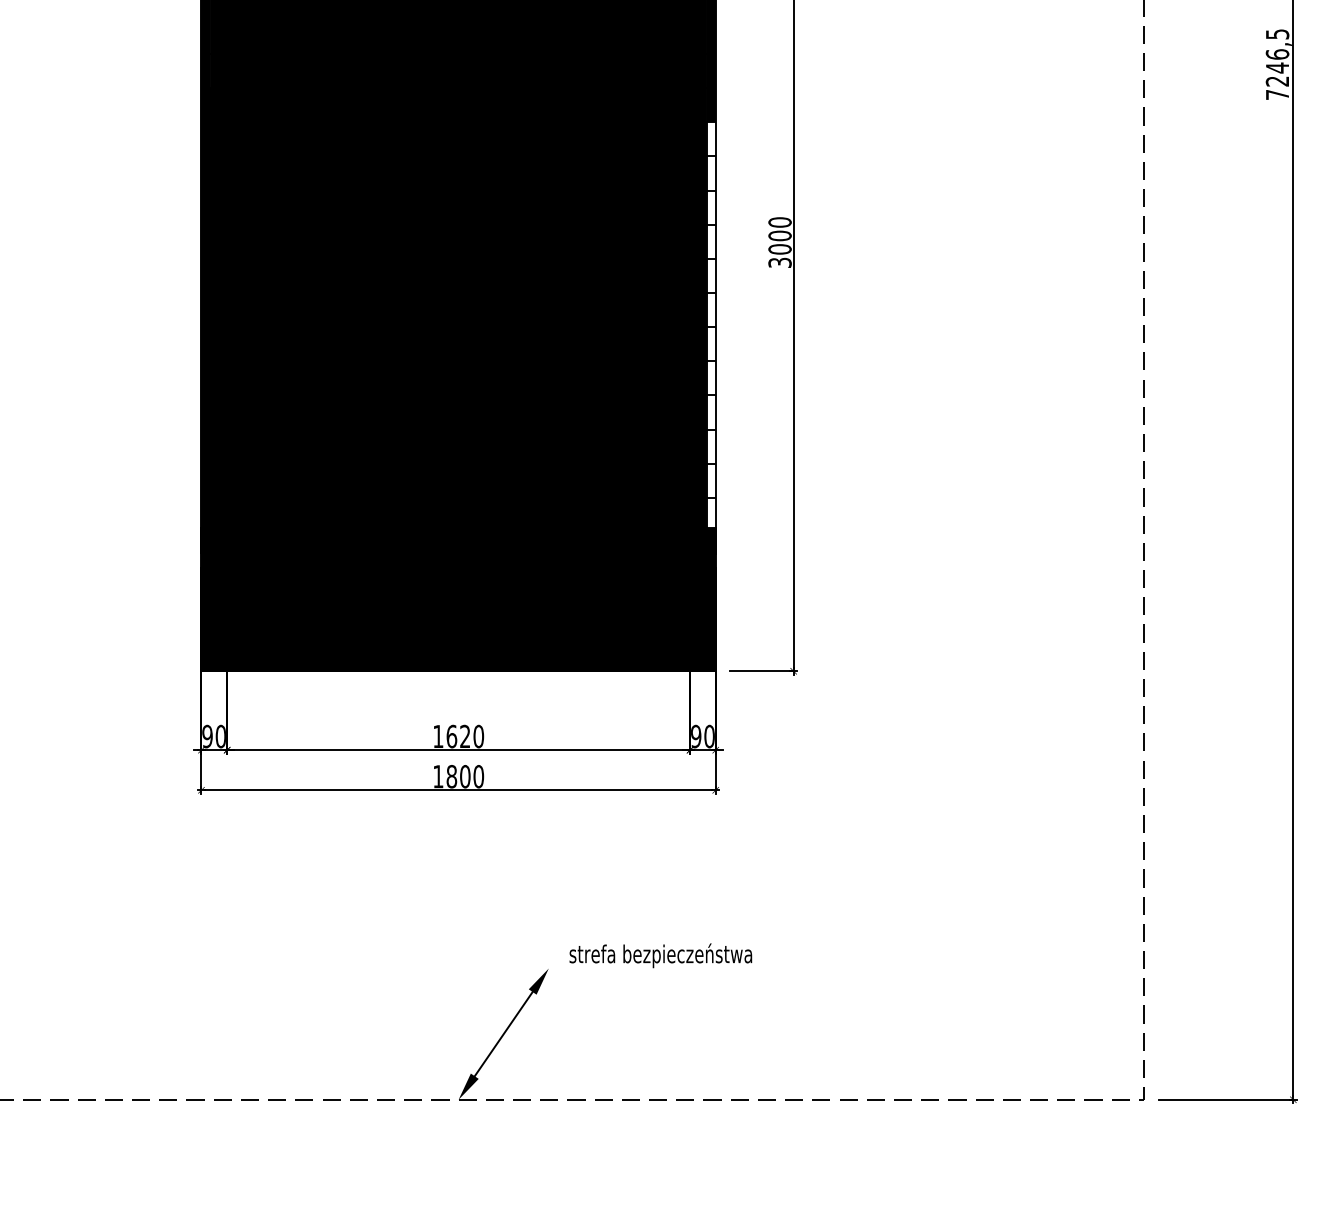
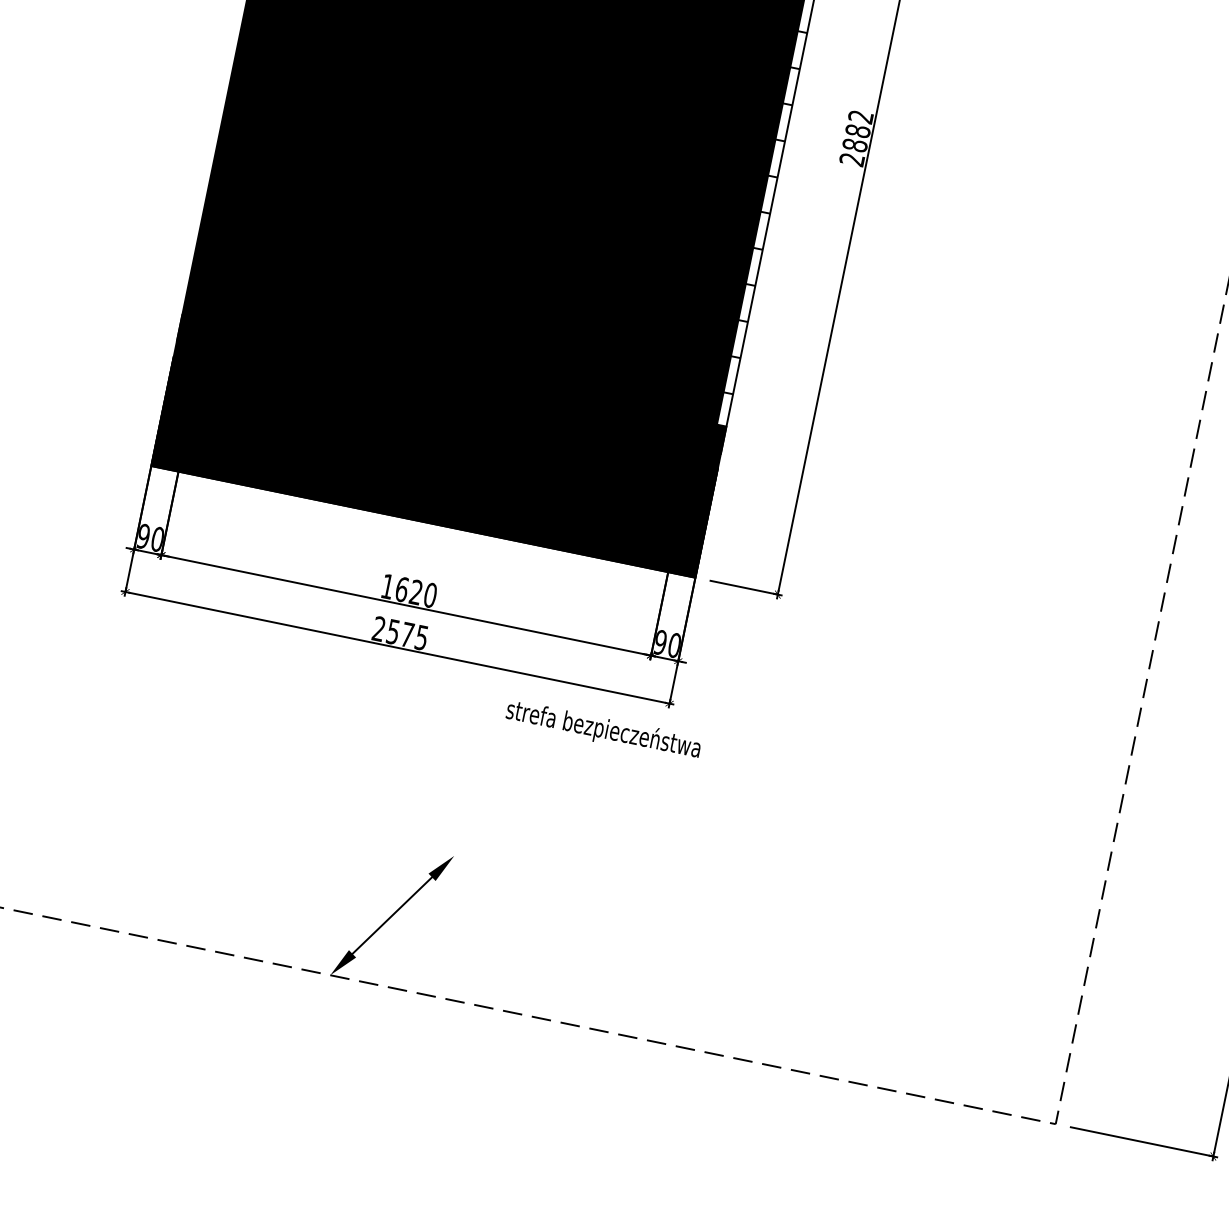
text: (779, 242) -> (855, 137), 3000 -> 2882
text: (458, 776) -> (400, 633), 1800 -> 2575
text: (660, 955) -> (603, 729), moved

